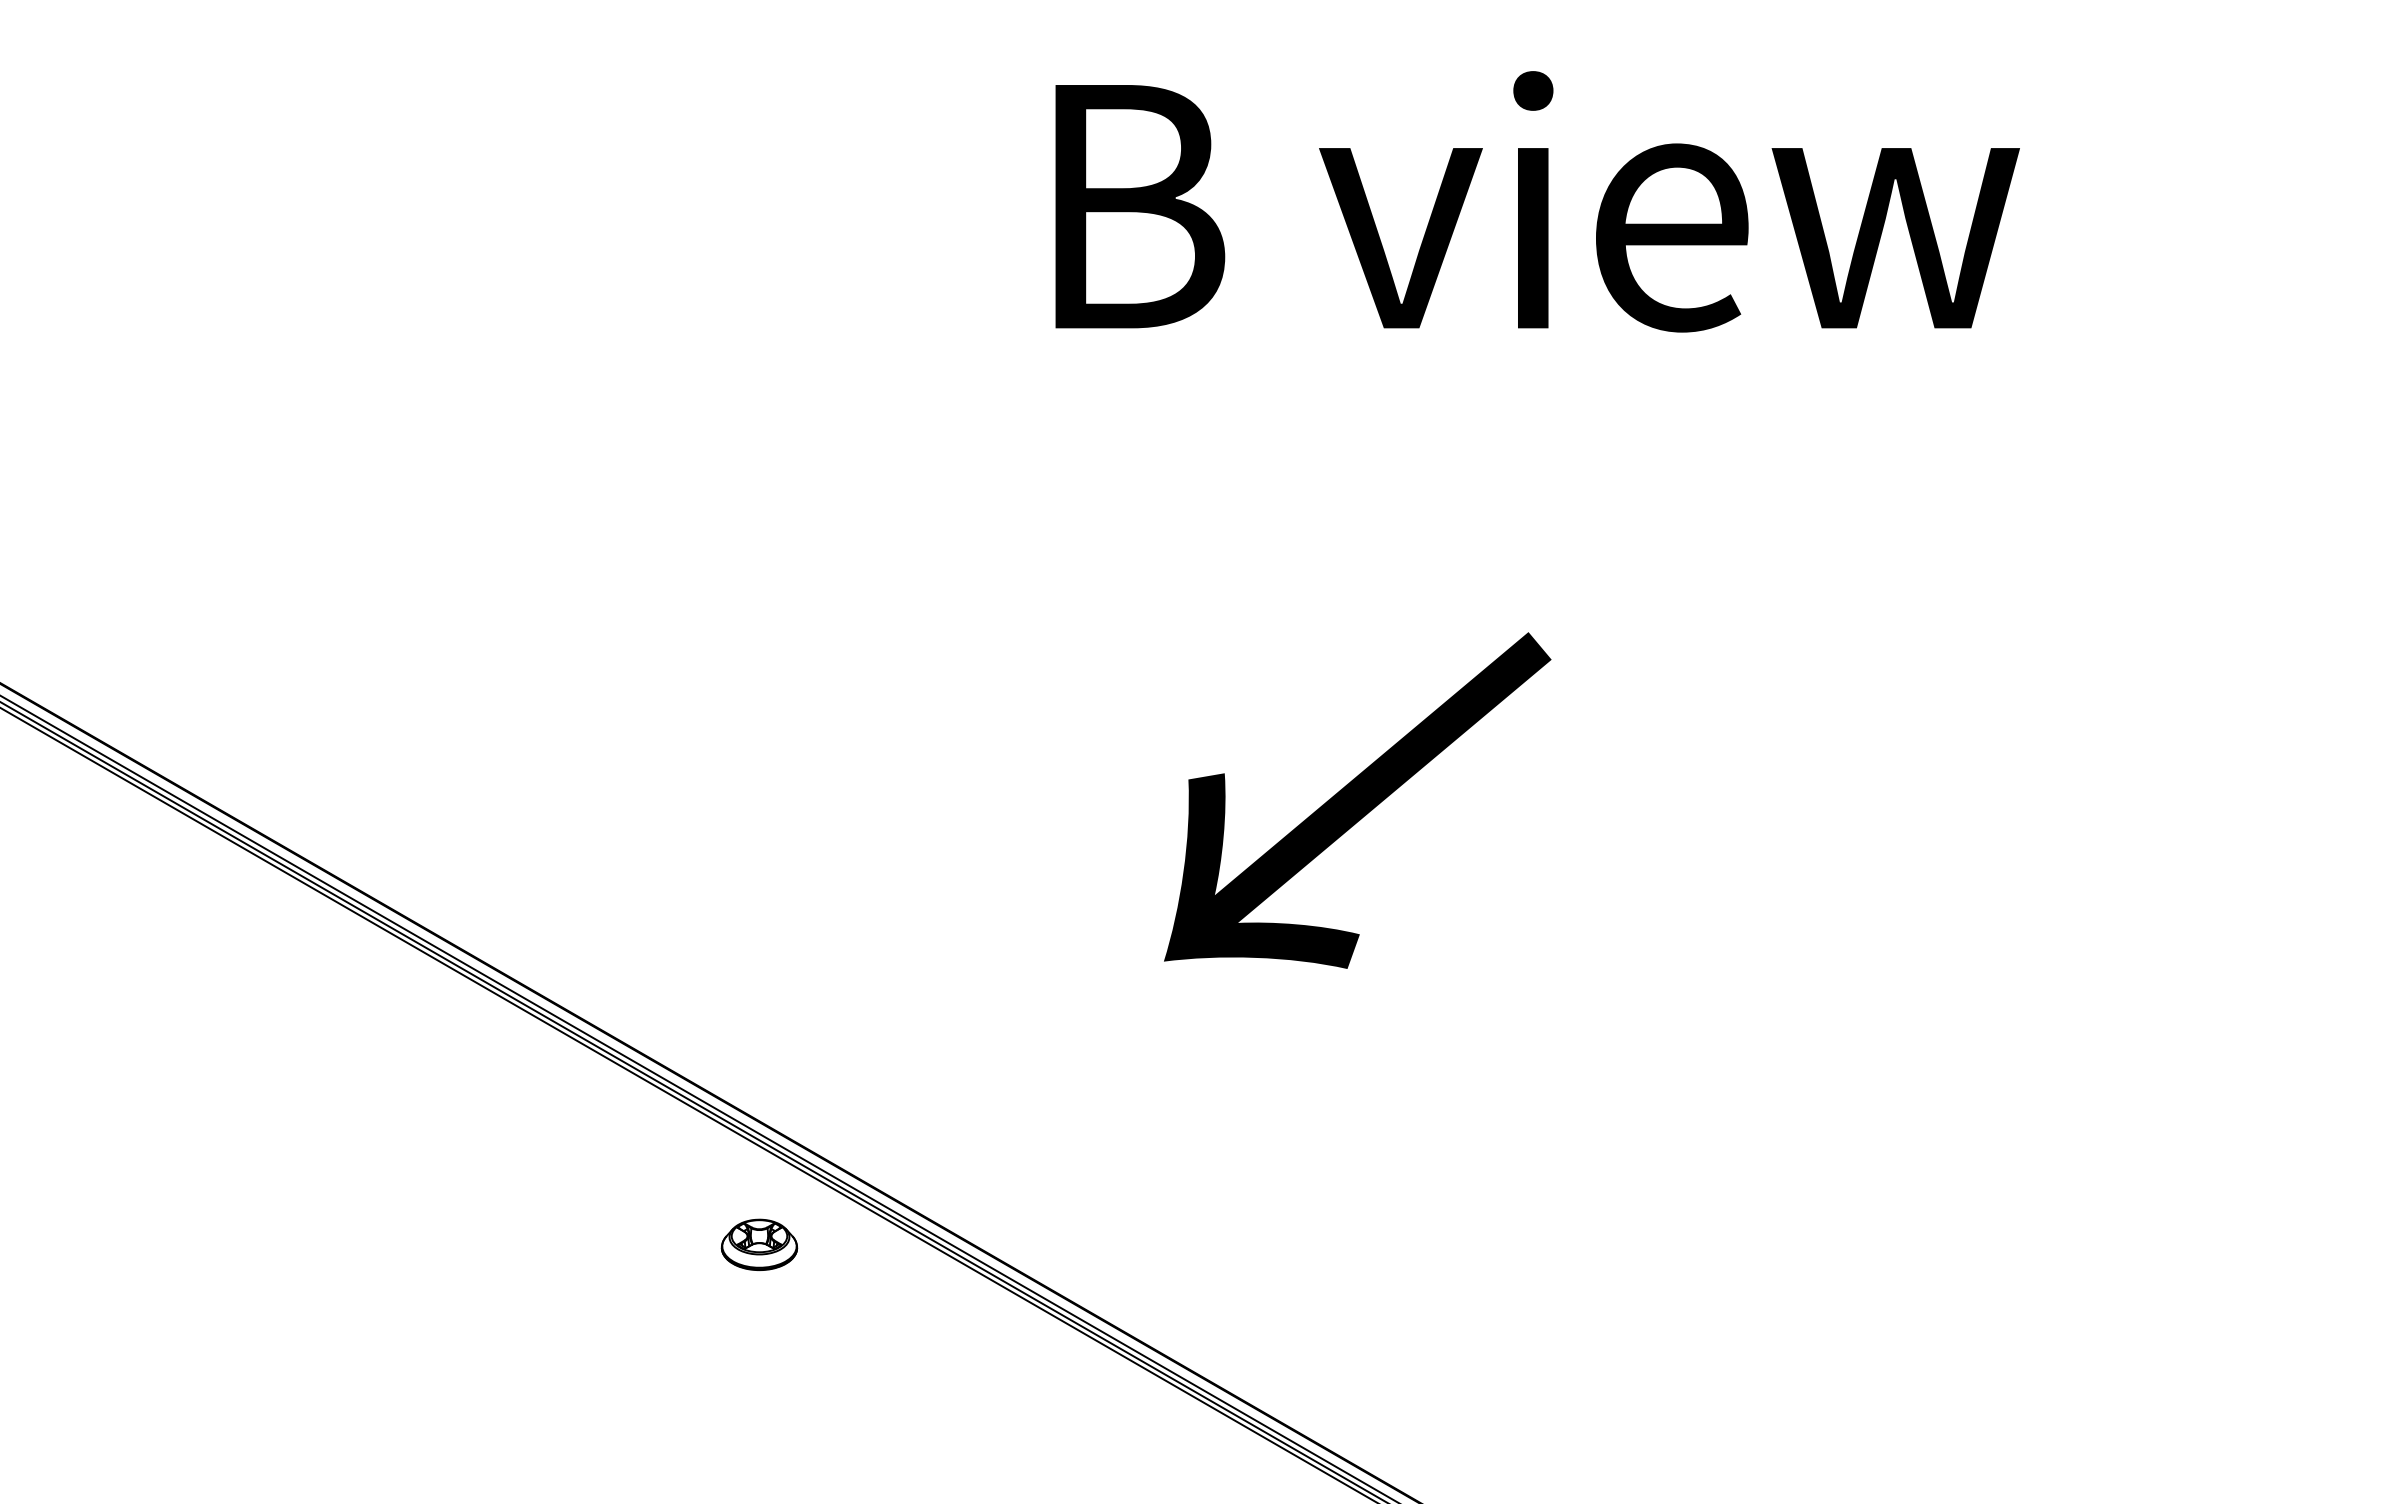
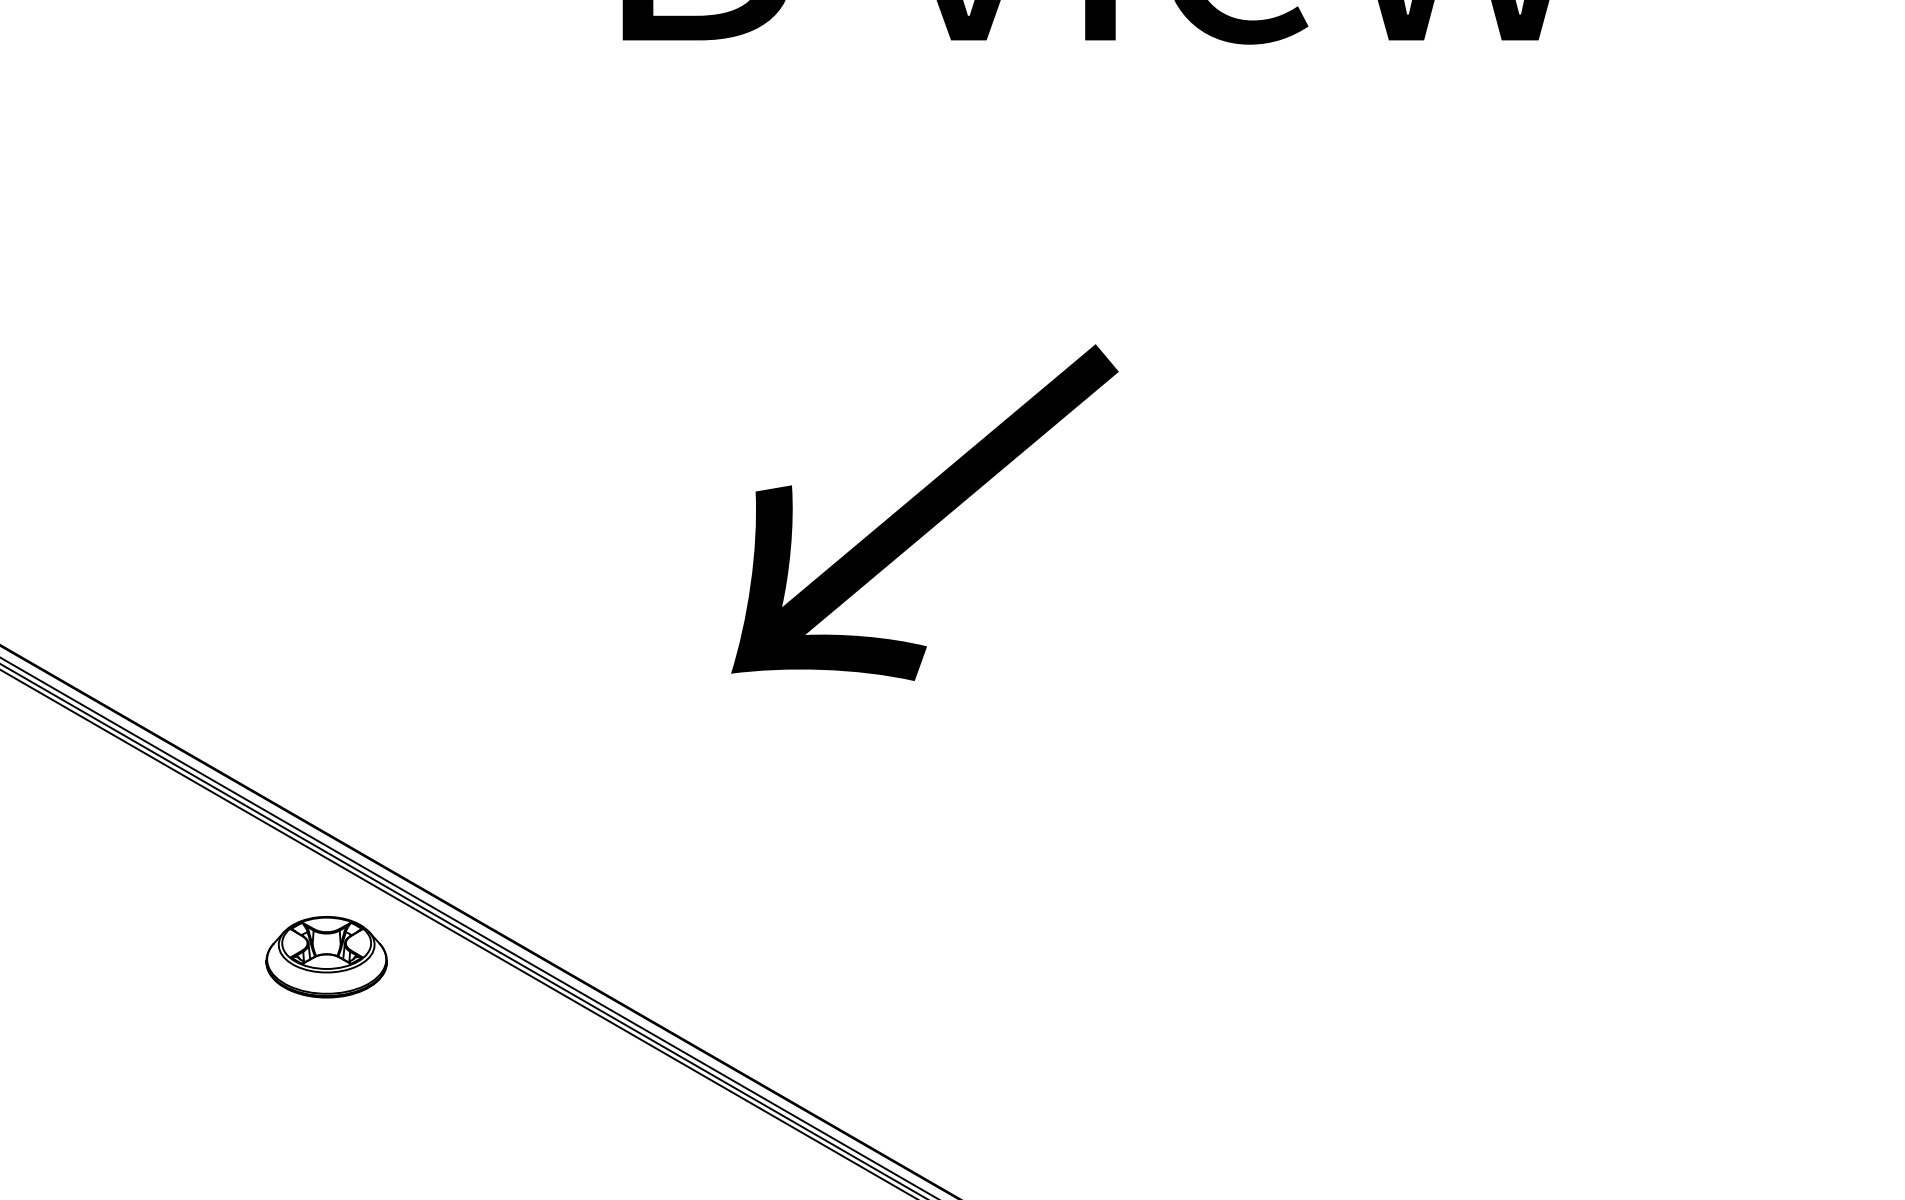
part: (759, 1244) -> (326, 956), size x1.6

